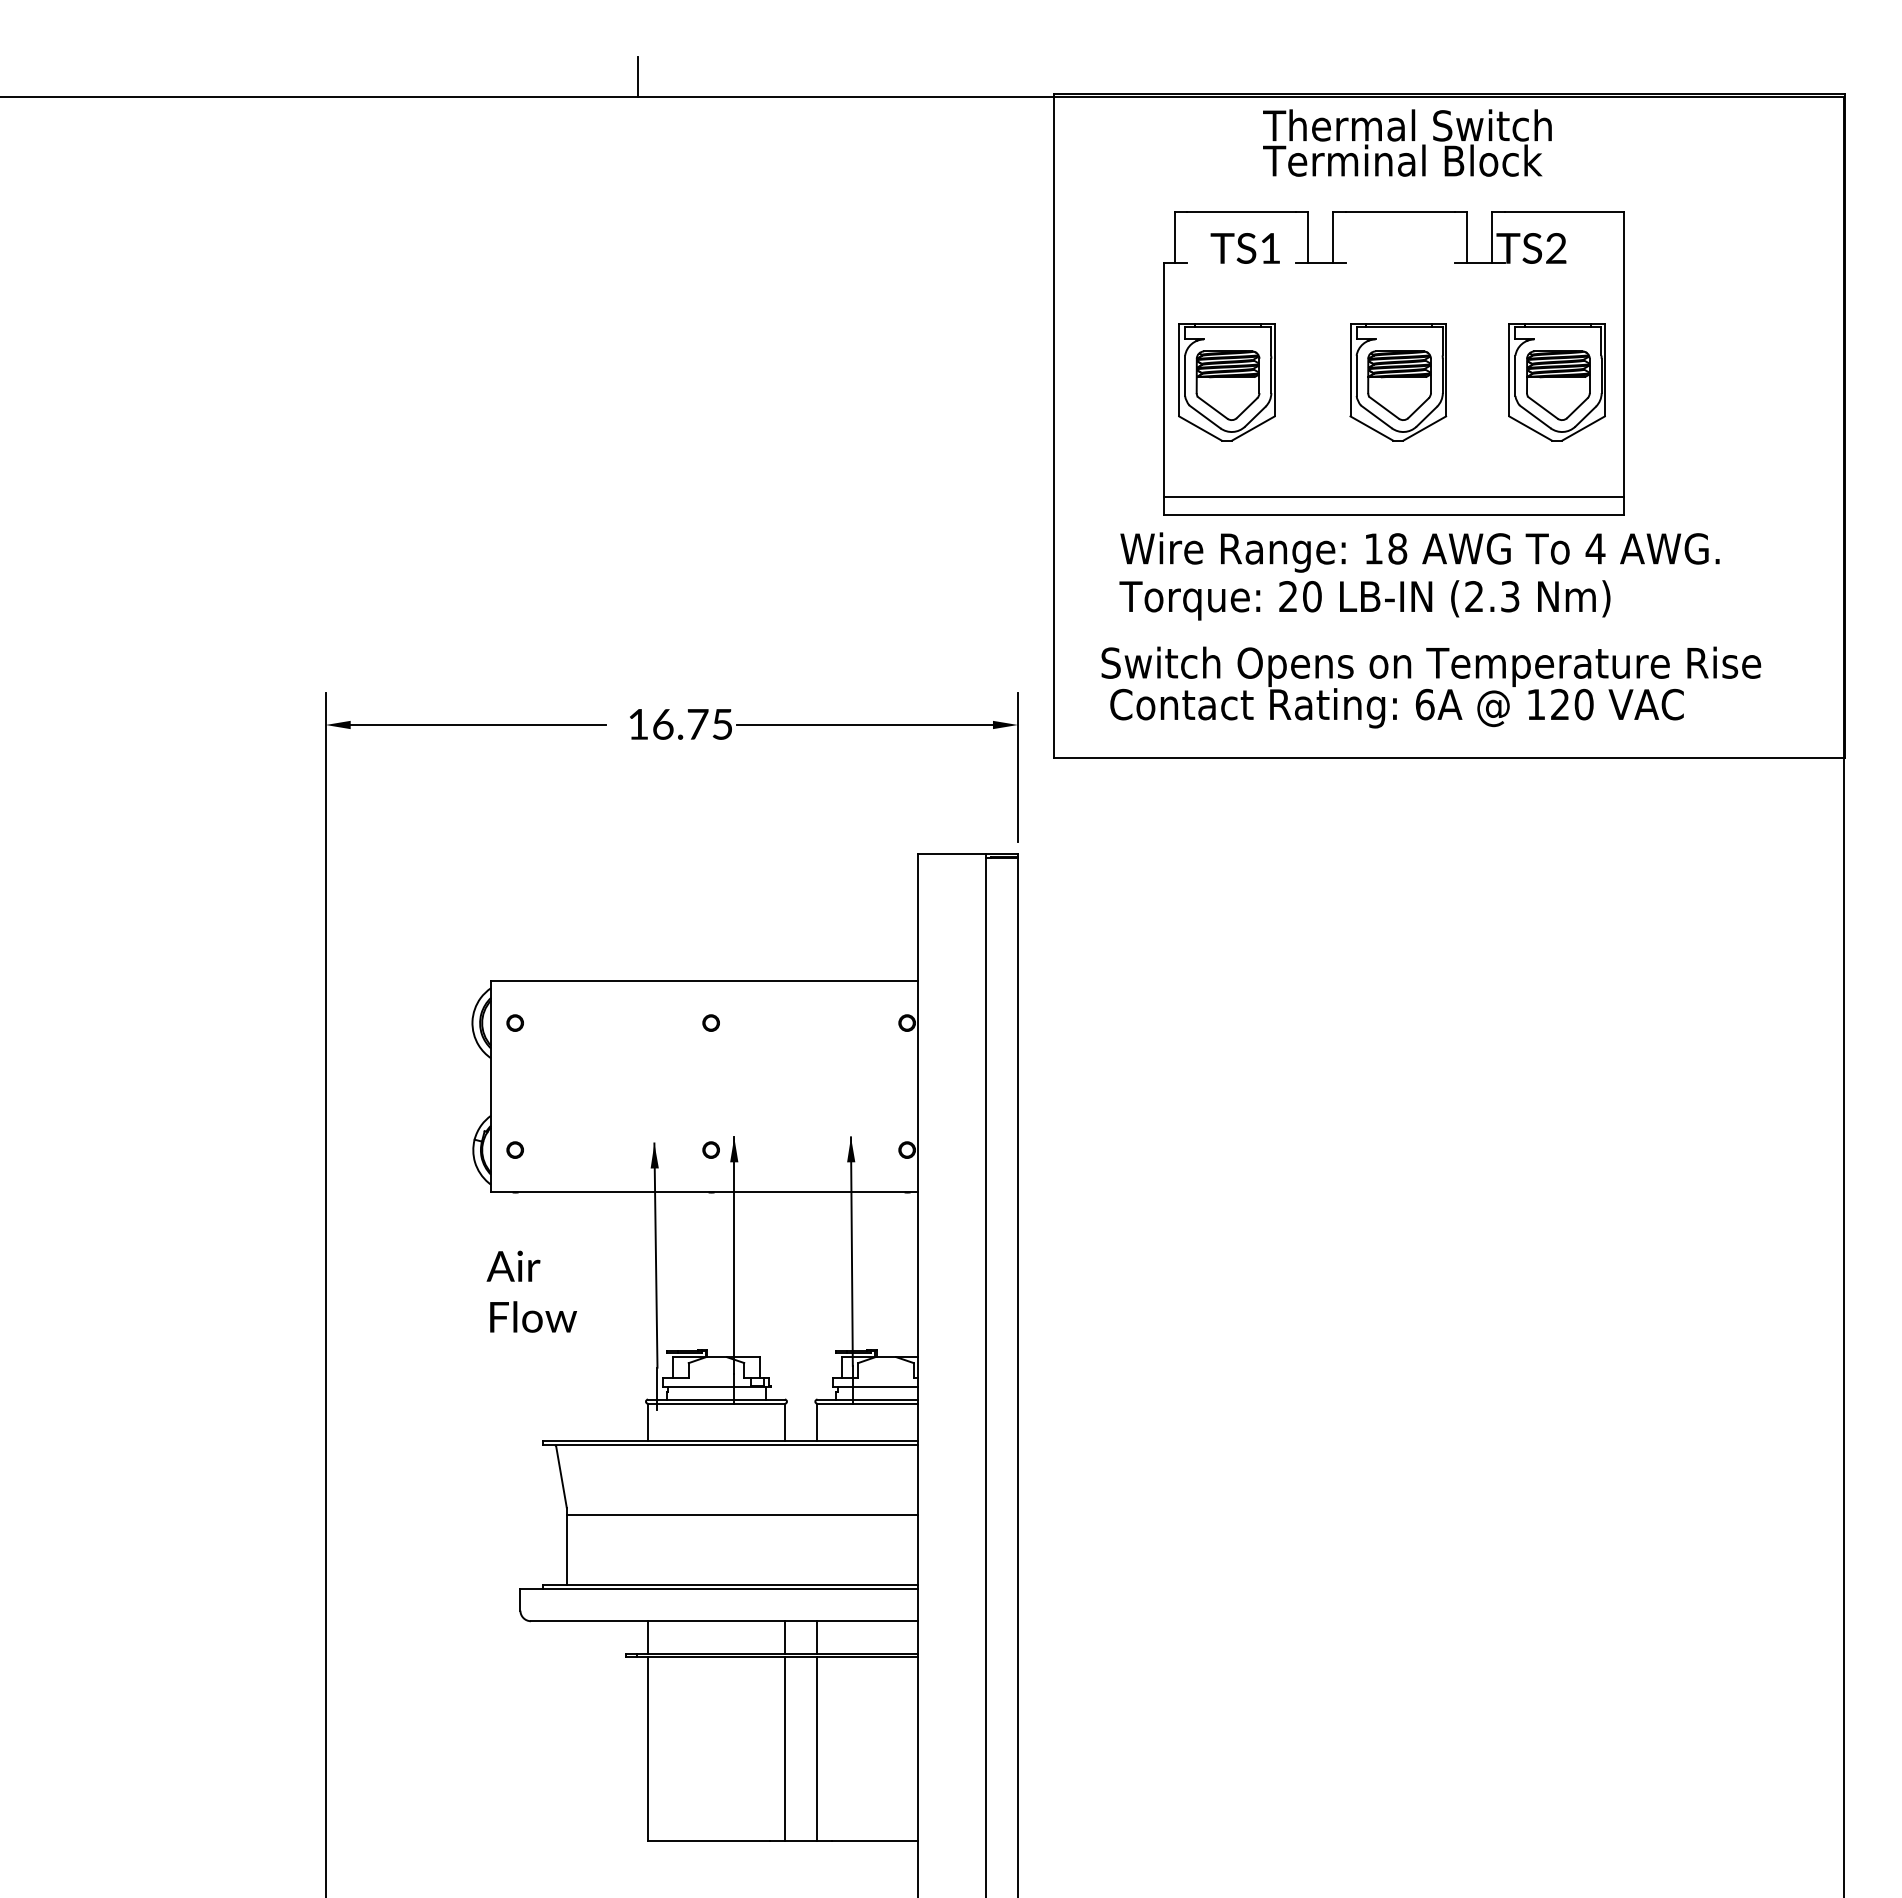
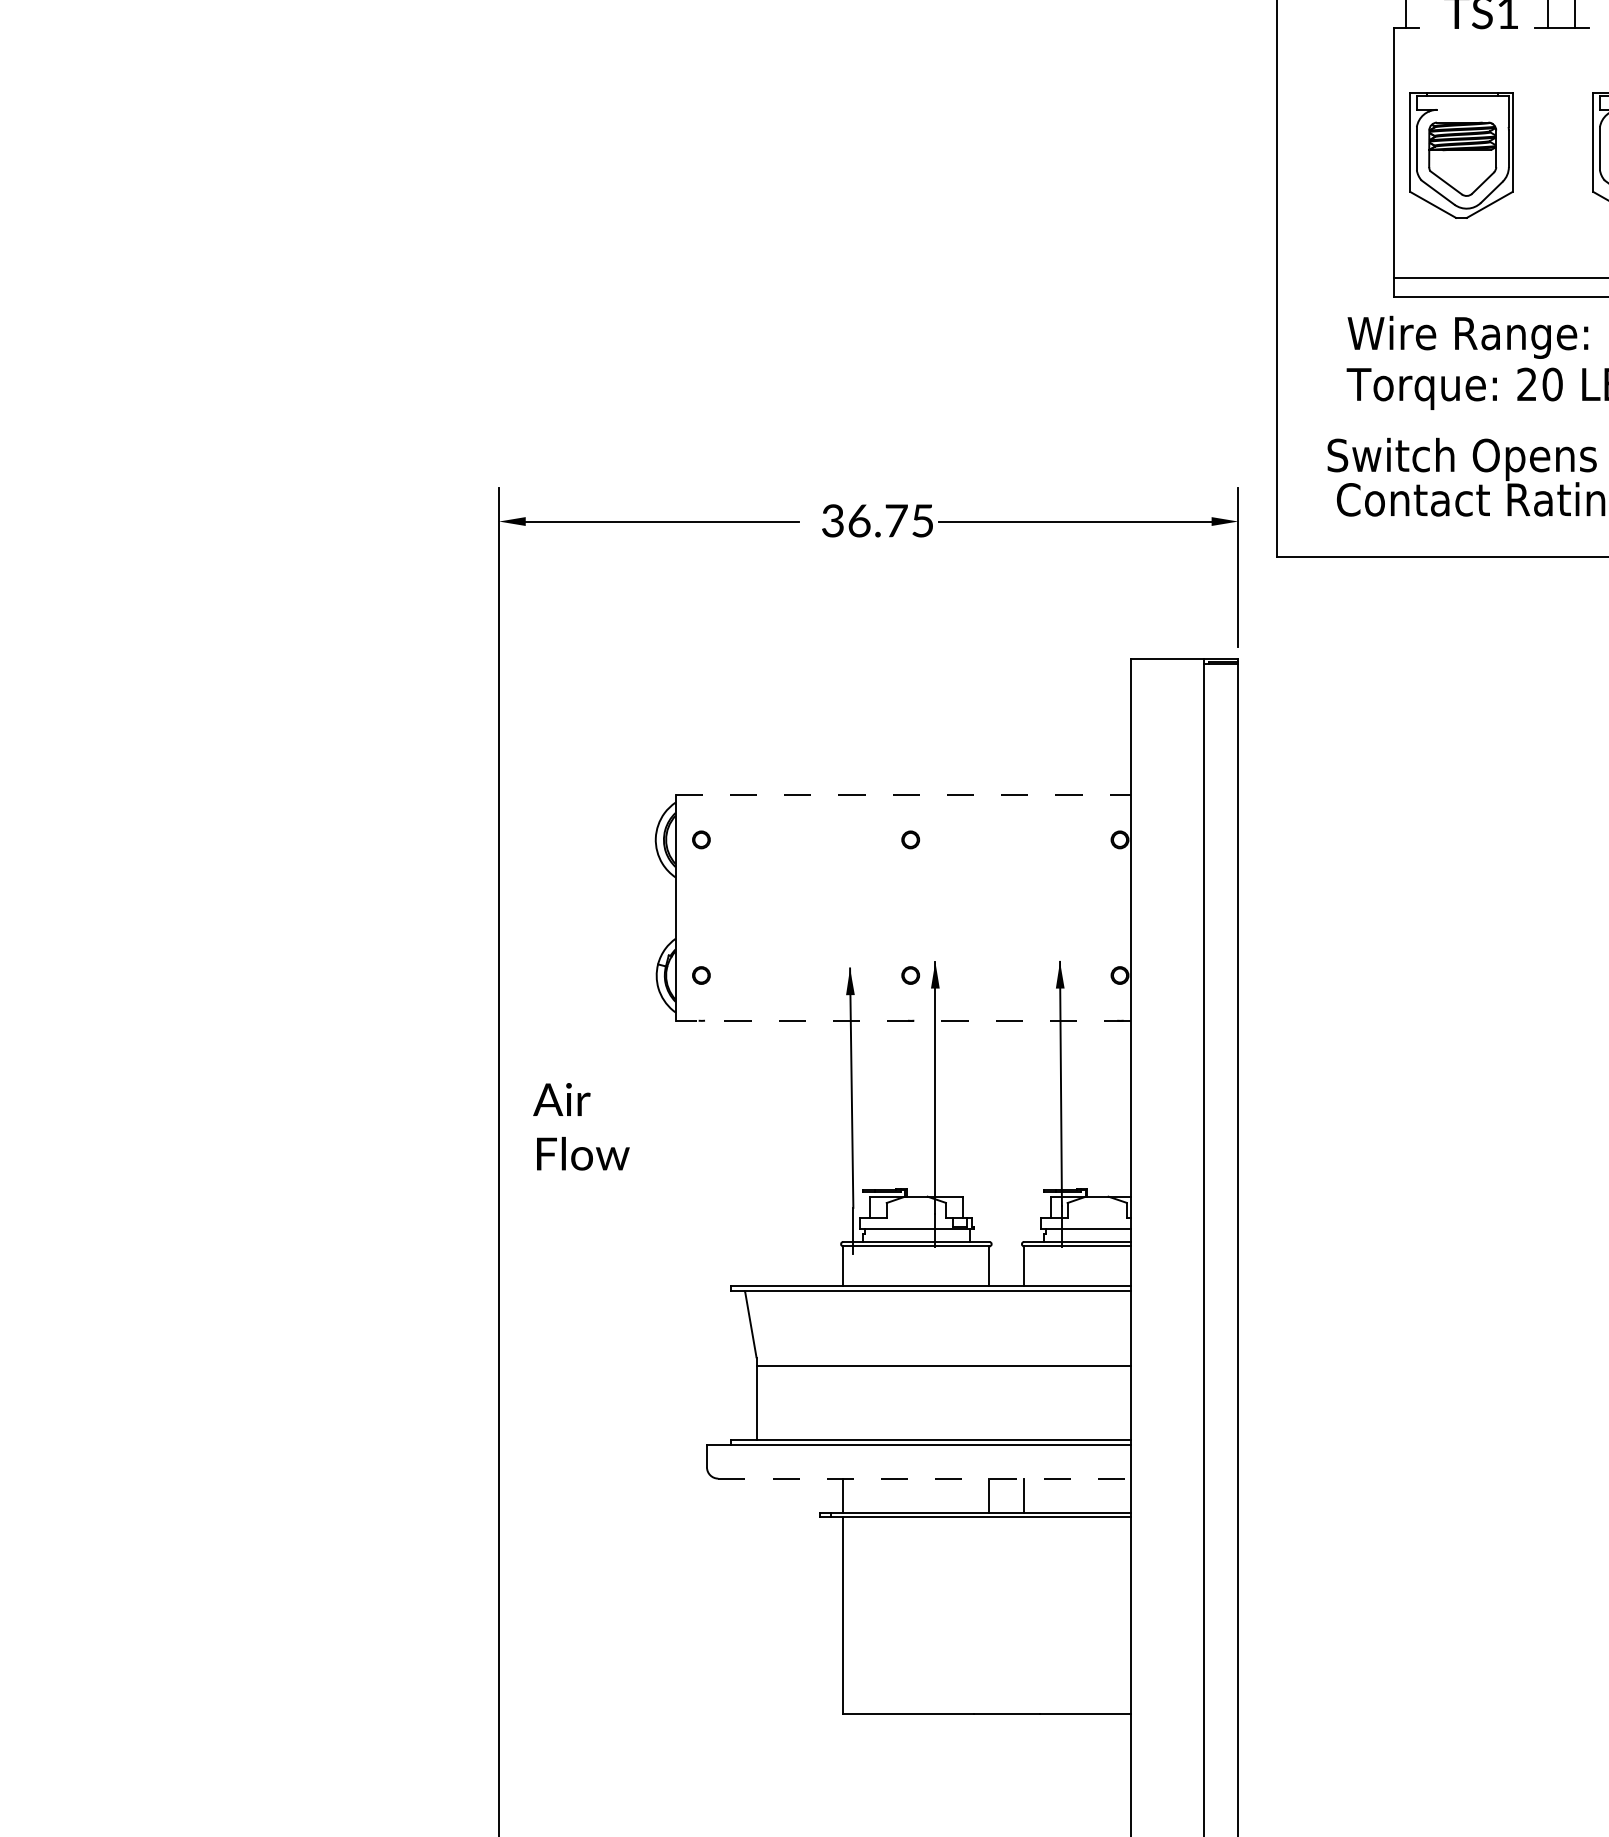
text: (638, 723) -> (833, 519), 16.75 -> 36.75
line: (704, 980) -> (903, 794), solid -> dashed
line: (703, 1192) -> (902, 1020), solid -> dashed
text: (531, 1291) -> (581, 1126), moved
line: (724, 1621) -> (924, 1478), solid -> dashed
line: (784, 1748) -> (989, 1614), removed
line: (817, 1748) -> (1024, 1614), removed

